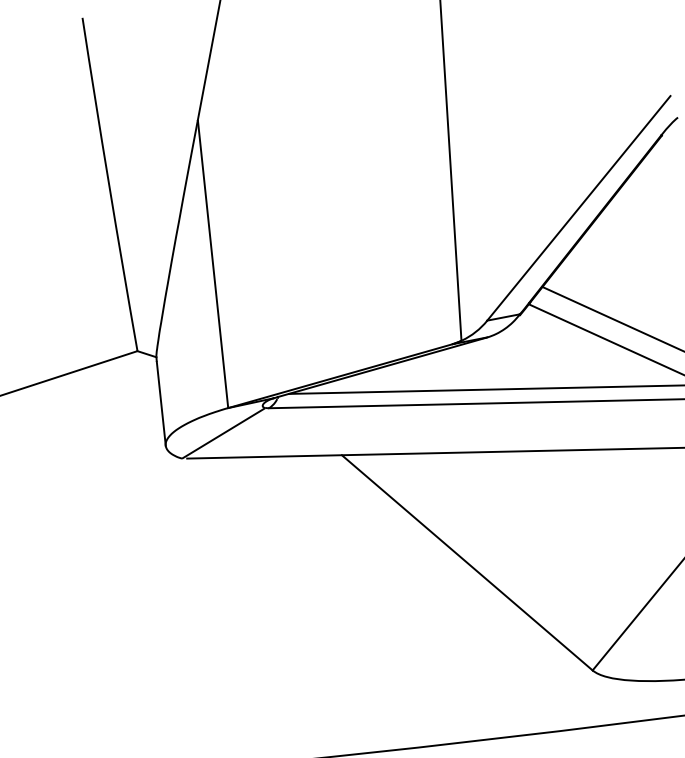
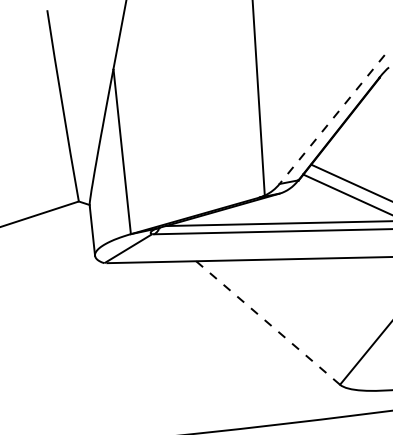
line: (577, 208) -> (331, 119), solid -> dashed
line: (467, 563) -> (268, 323), solid -> dashed

